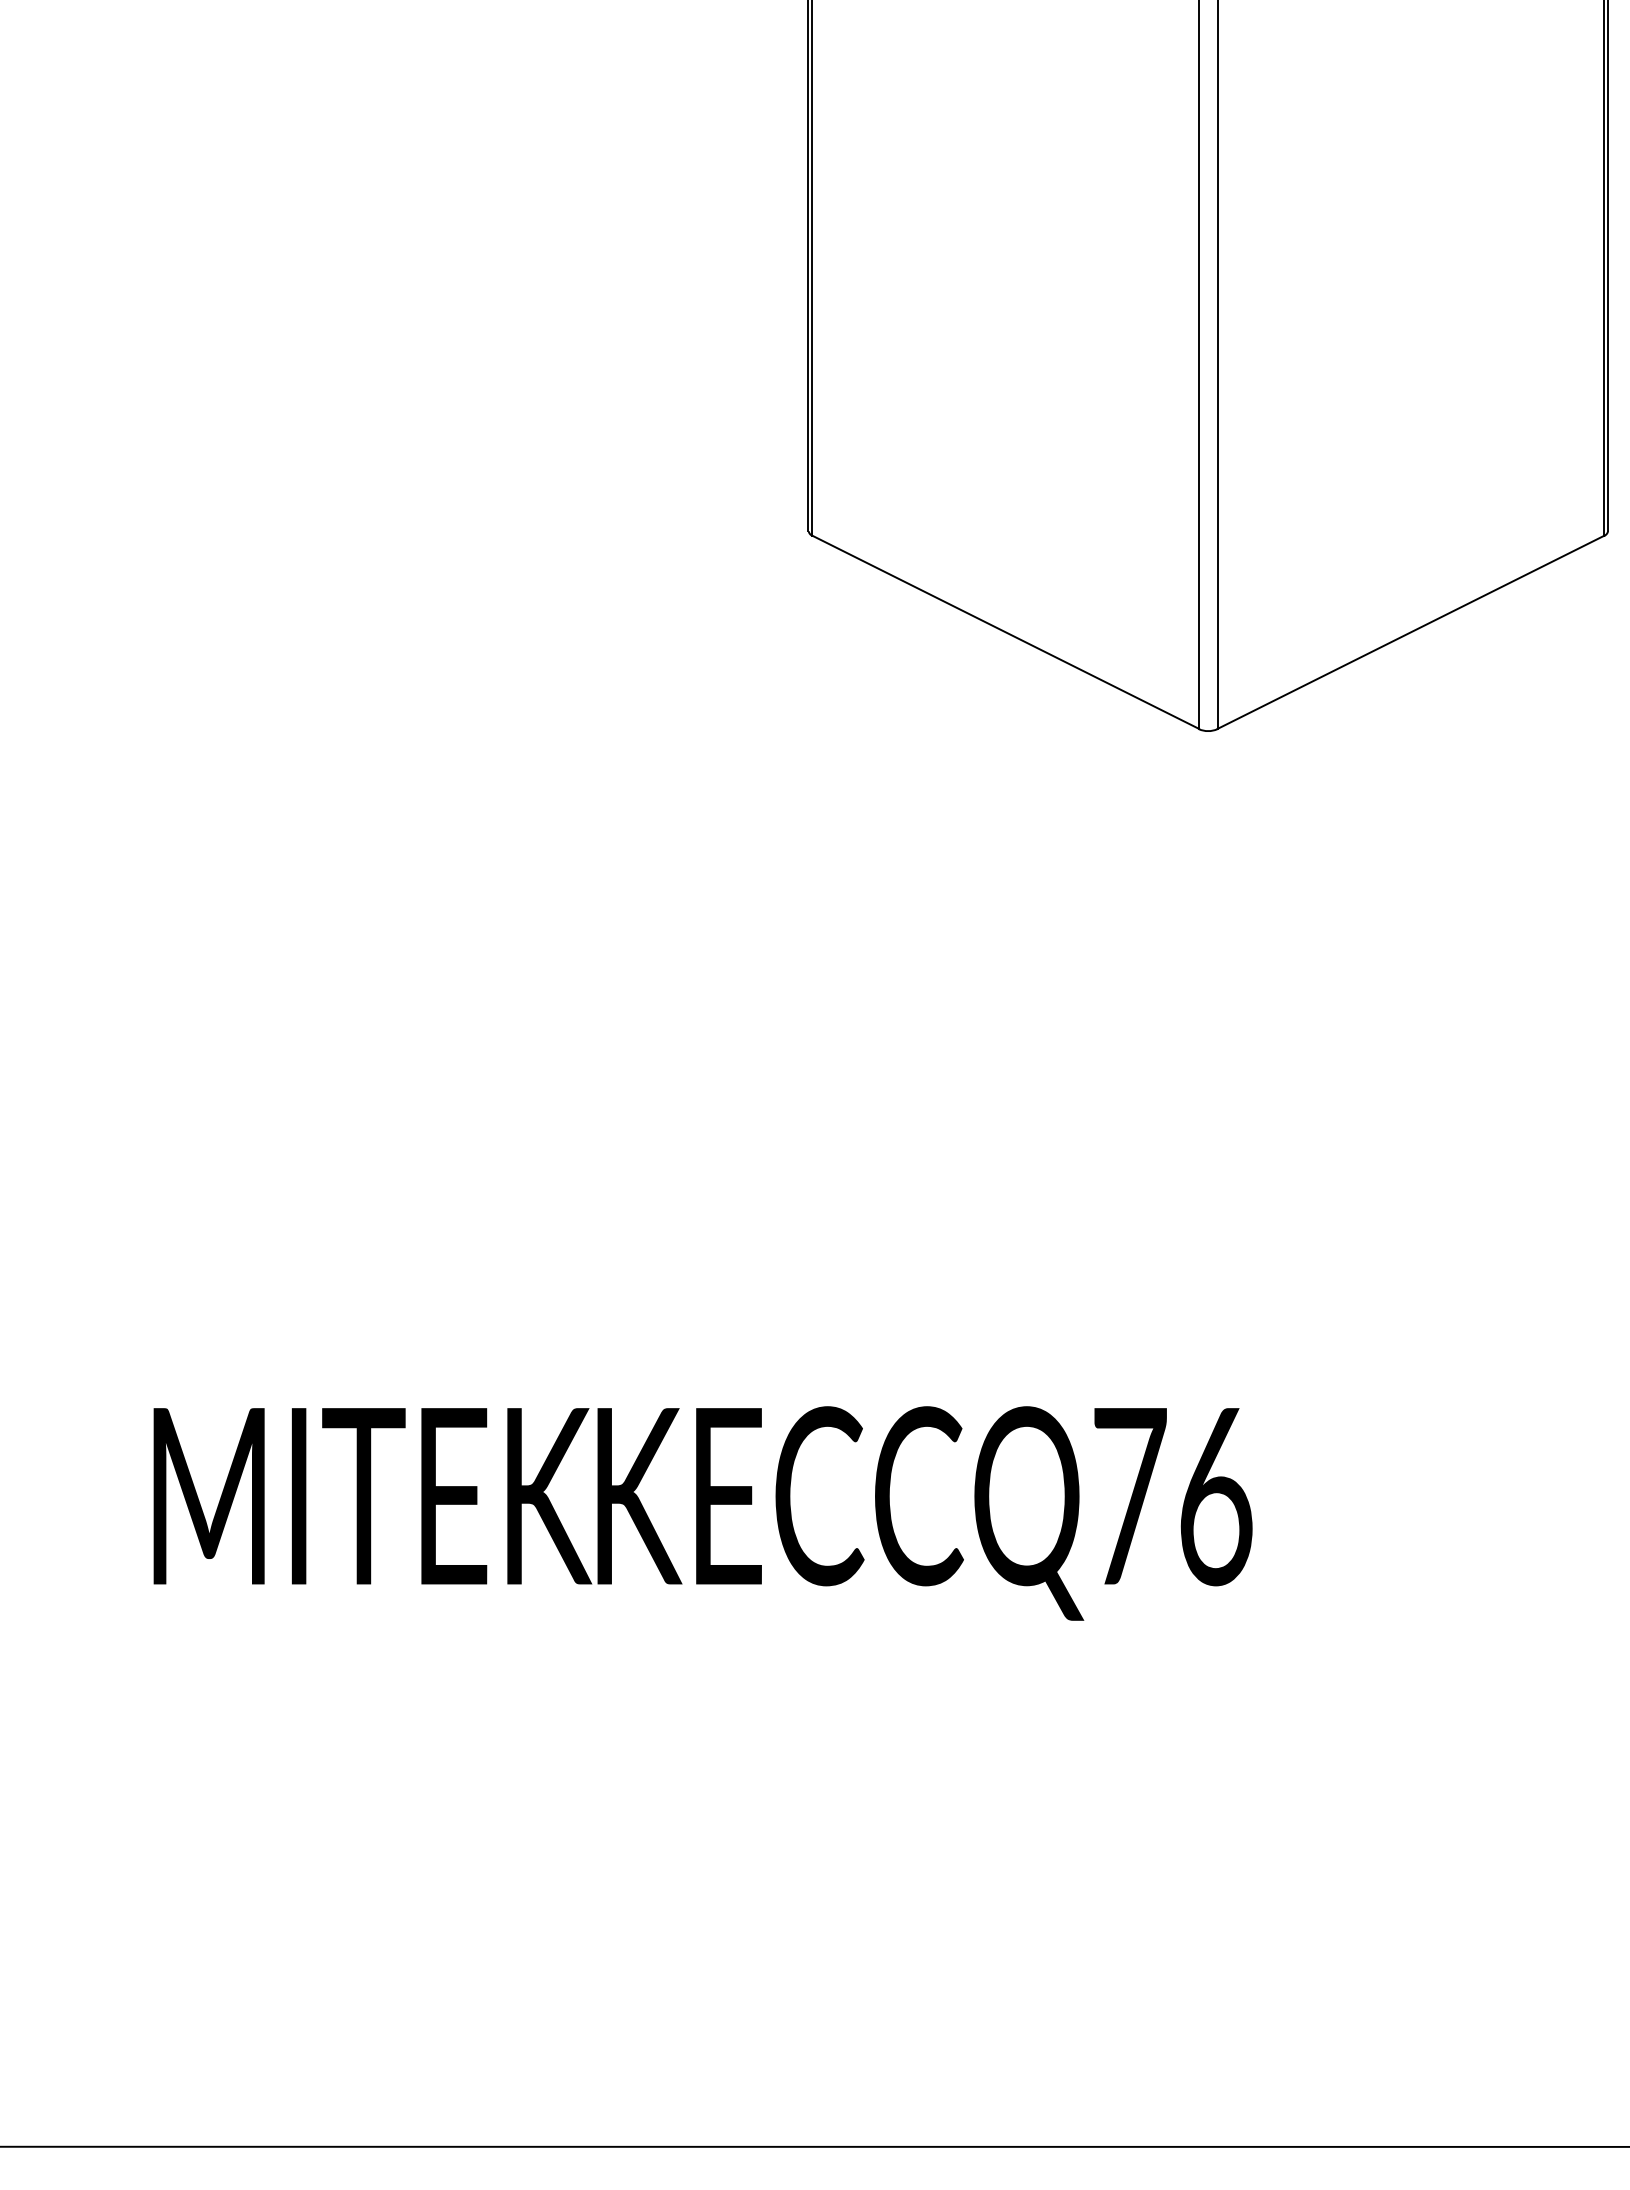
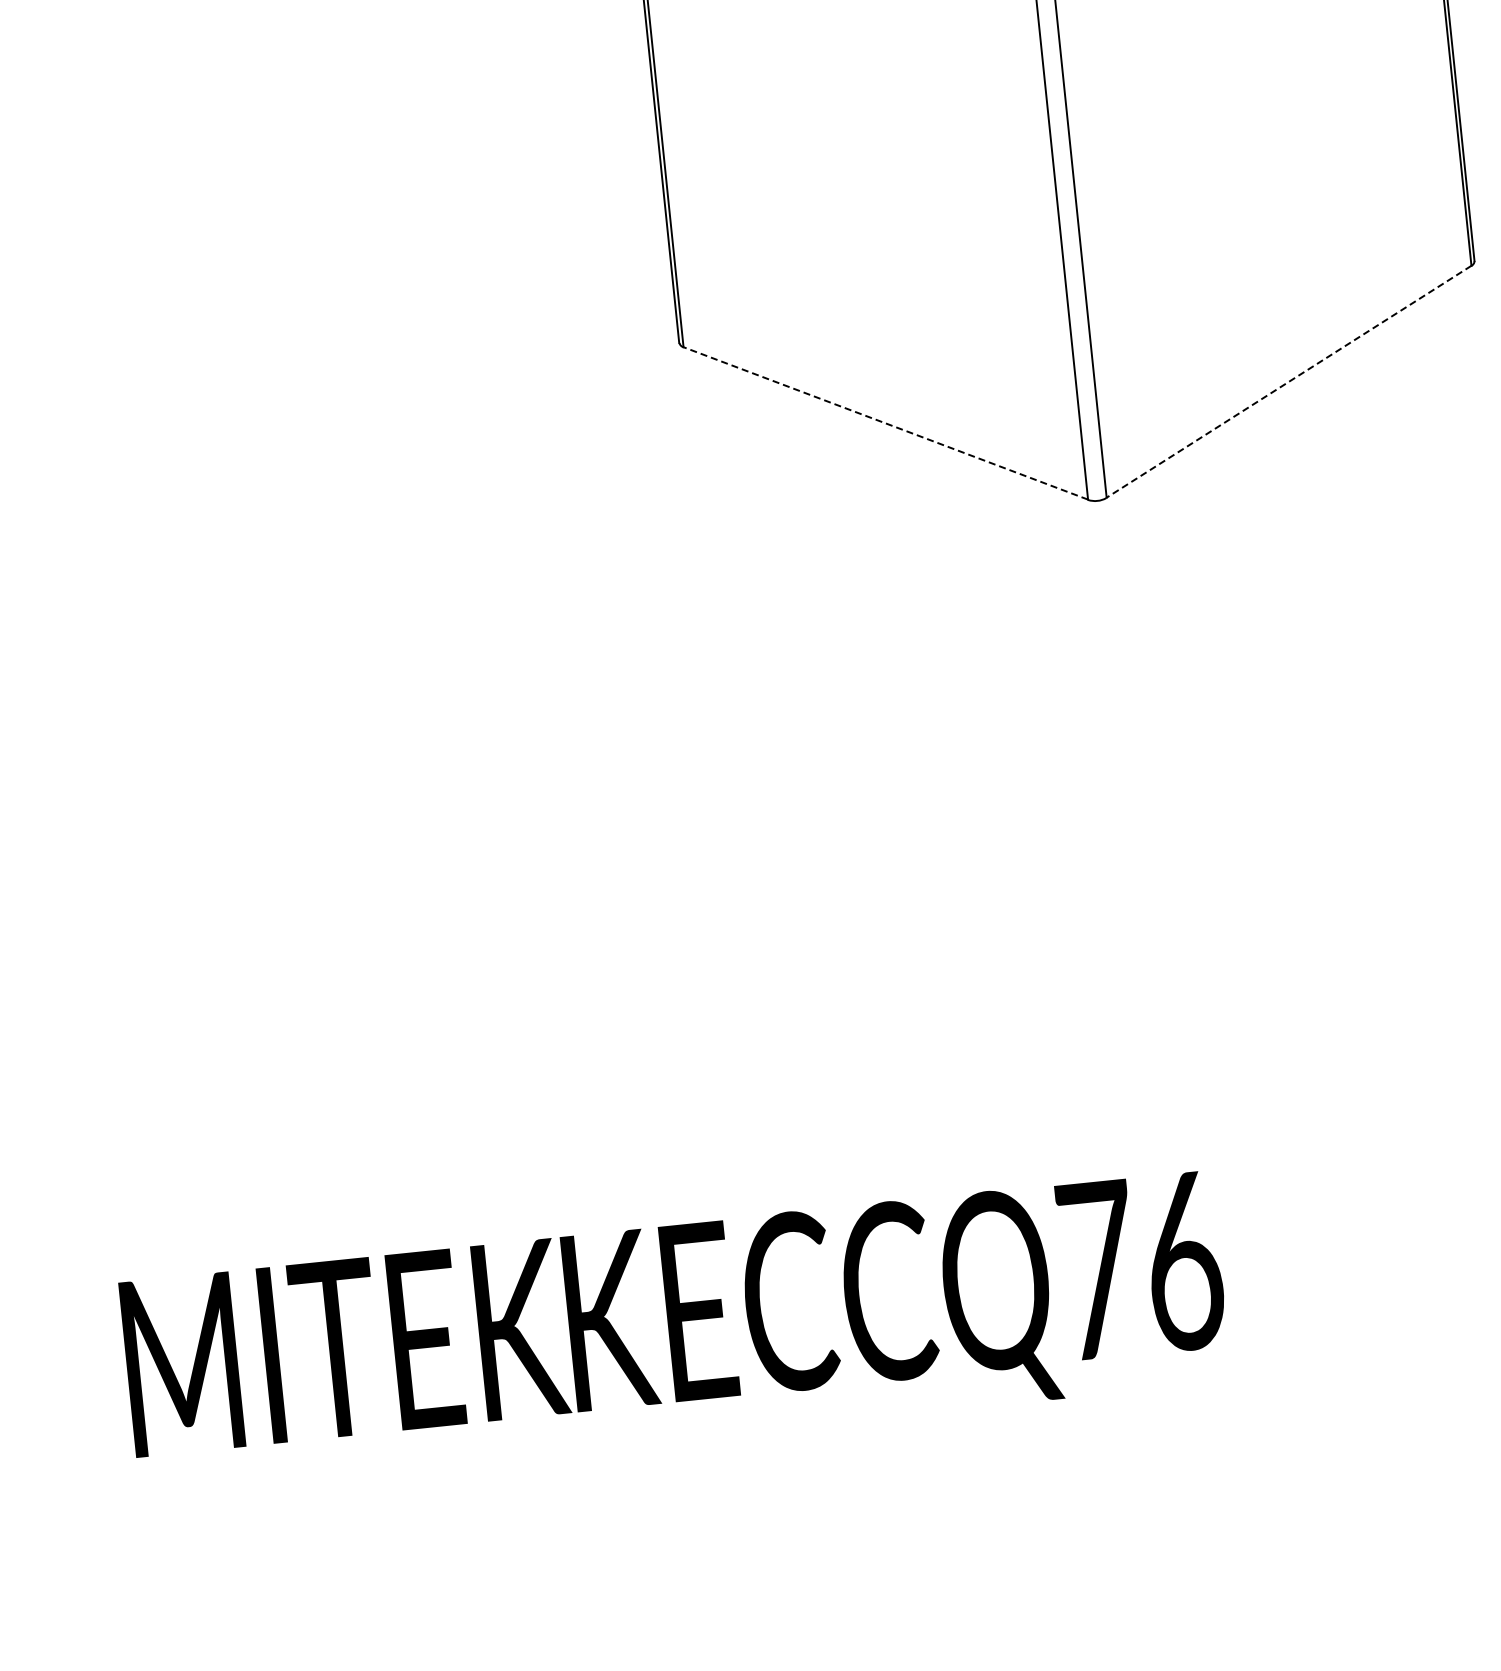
line: (1005, 632) -> (885, 423), solid -> dashed
line: (1410, 632) -> (1288, 382), solid -> dashed

